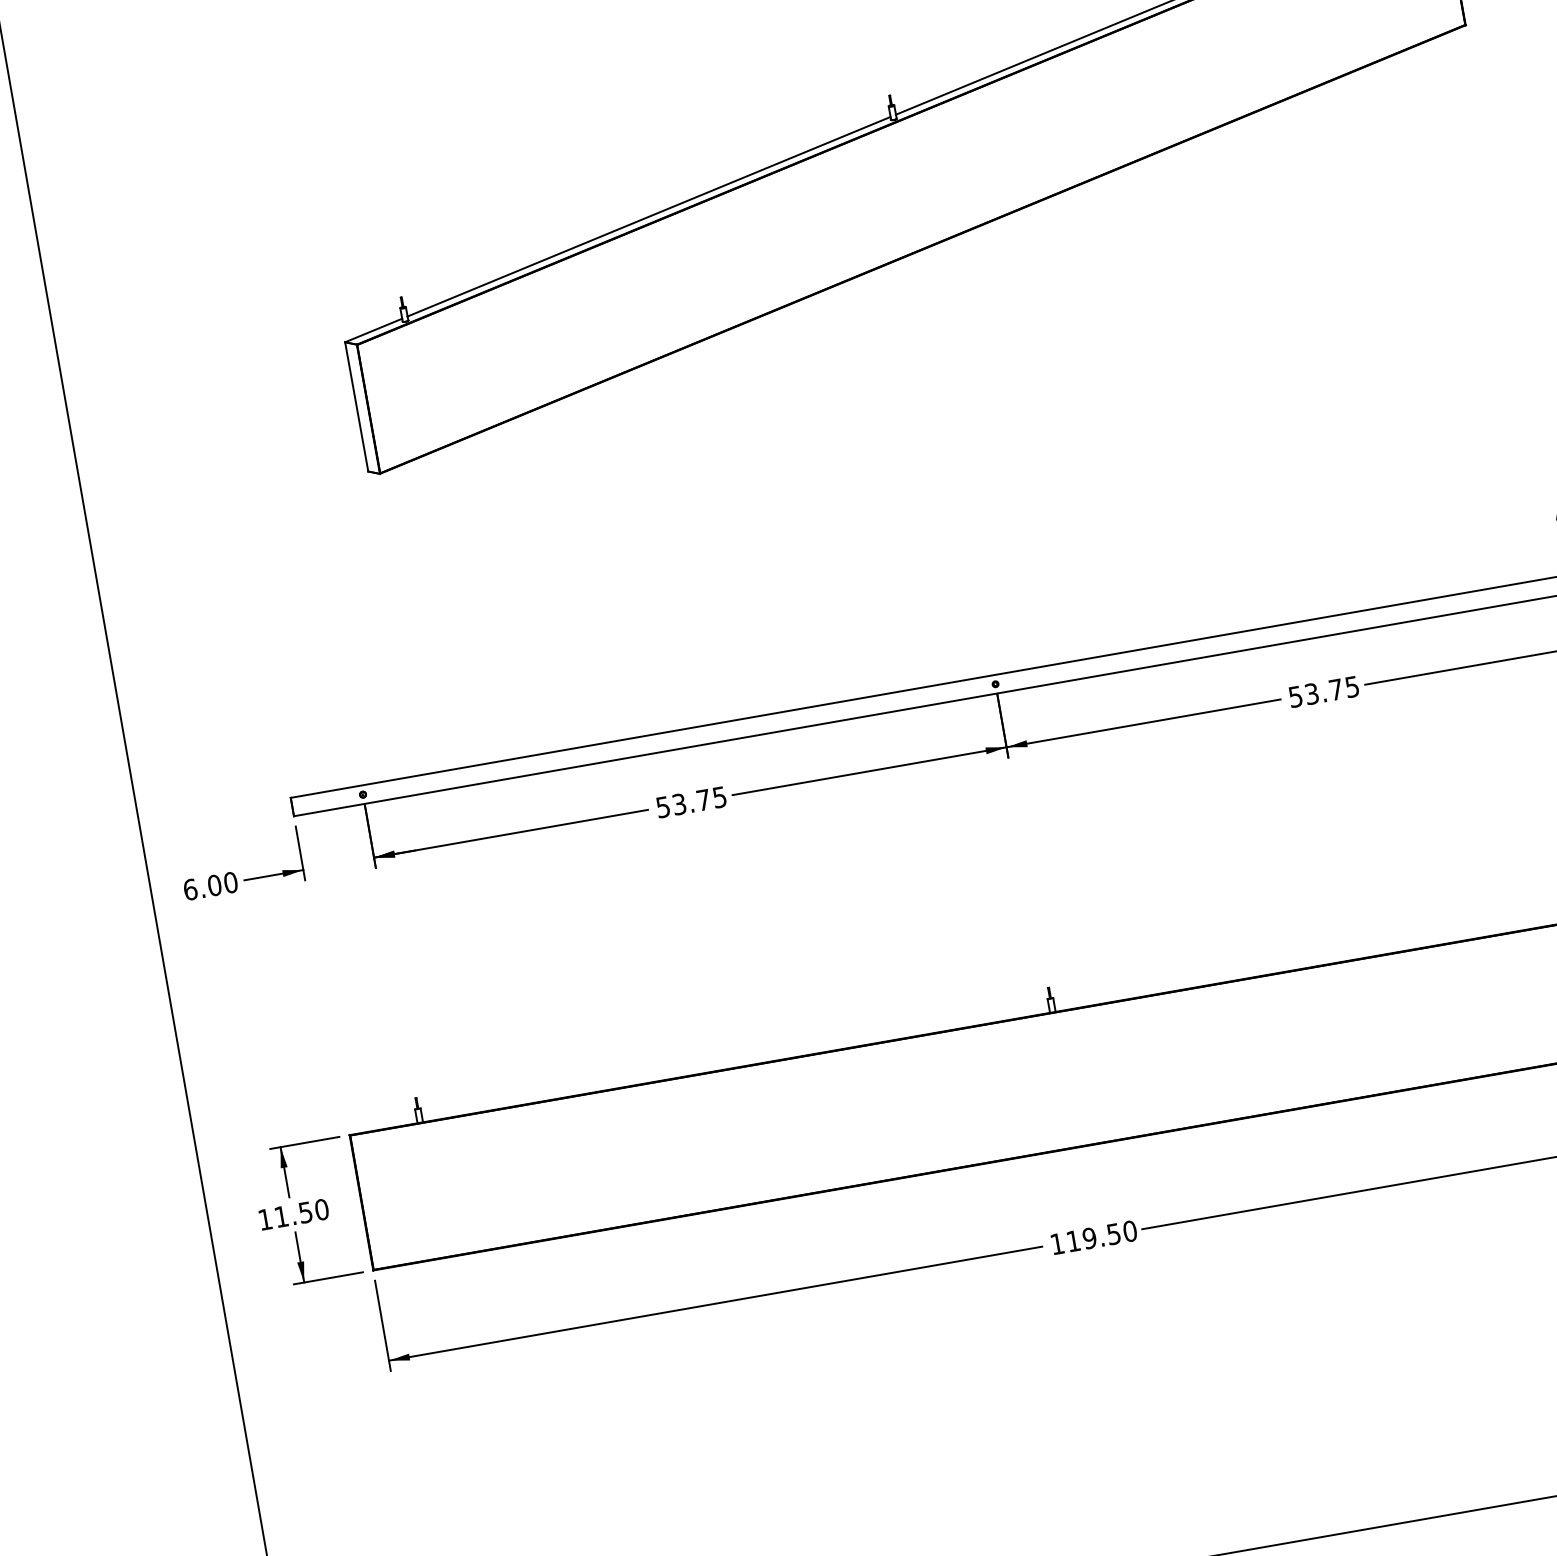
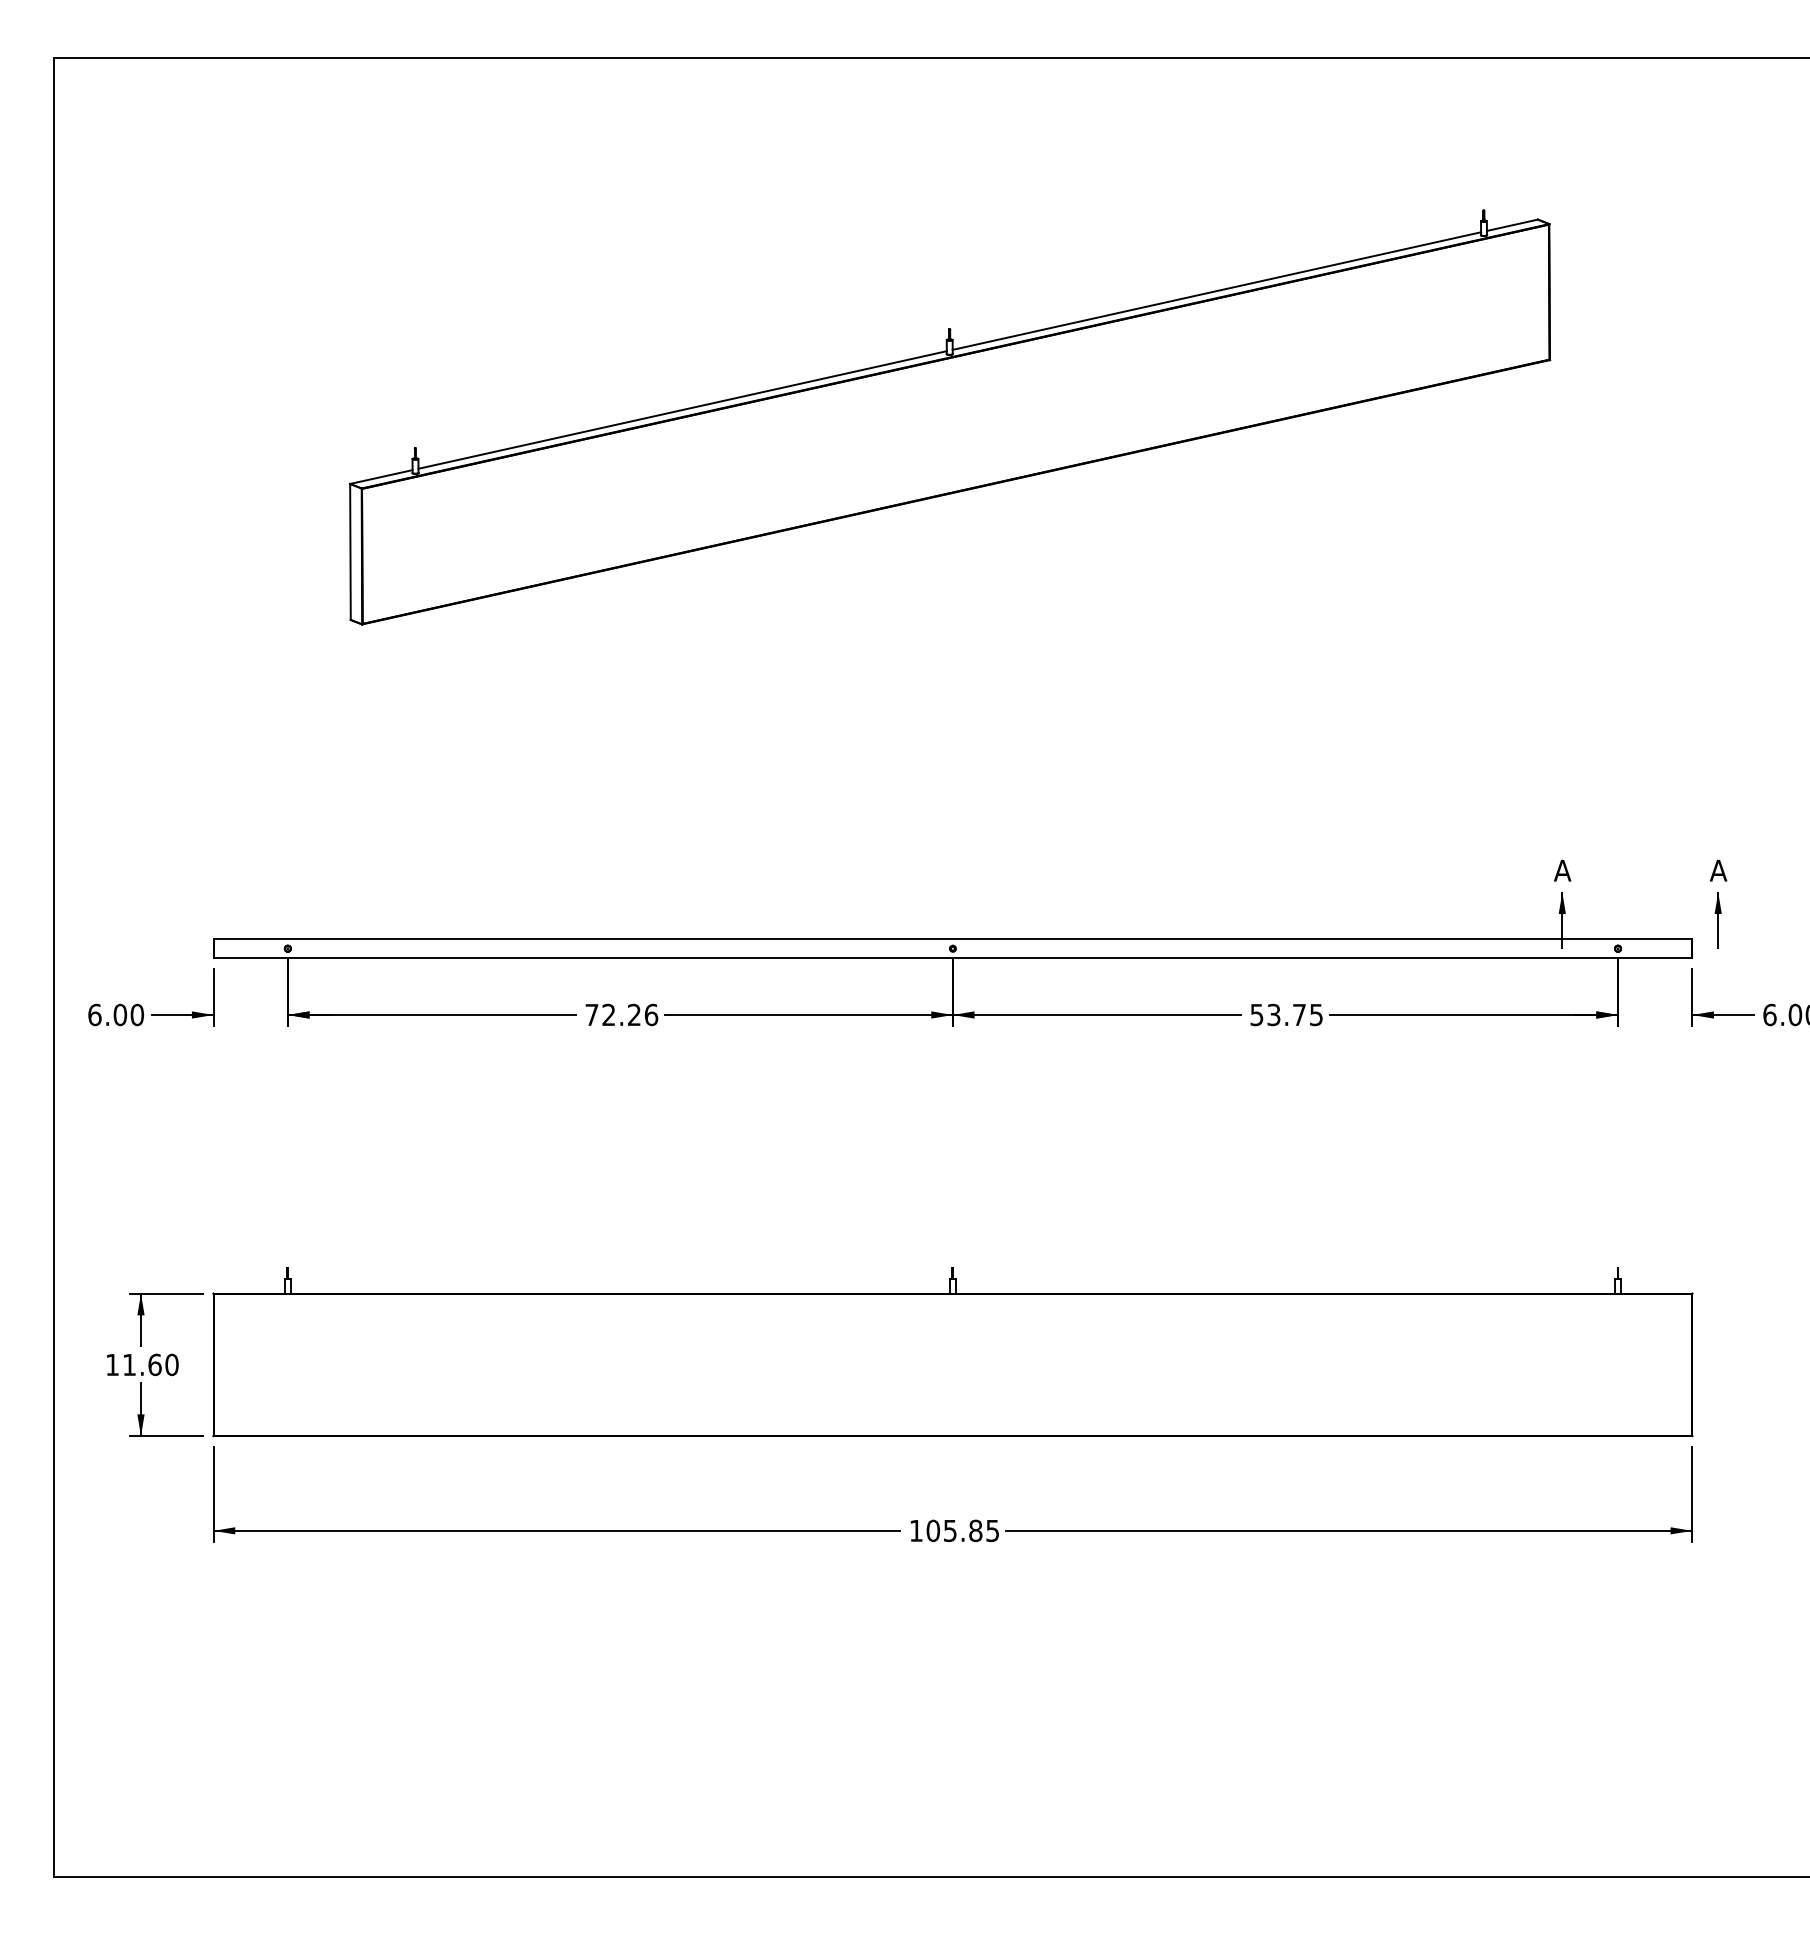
text: (691, 801) -> (621, 1014), 53.75 -> 72.26
text: (305, 1212) -> (154, 1364), 11.50 -> 11.60
text: (1101, 1236) -> (962, 1530), 119.50 -> 105.85

